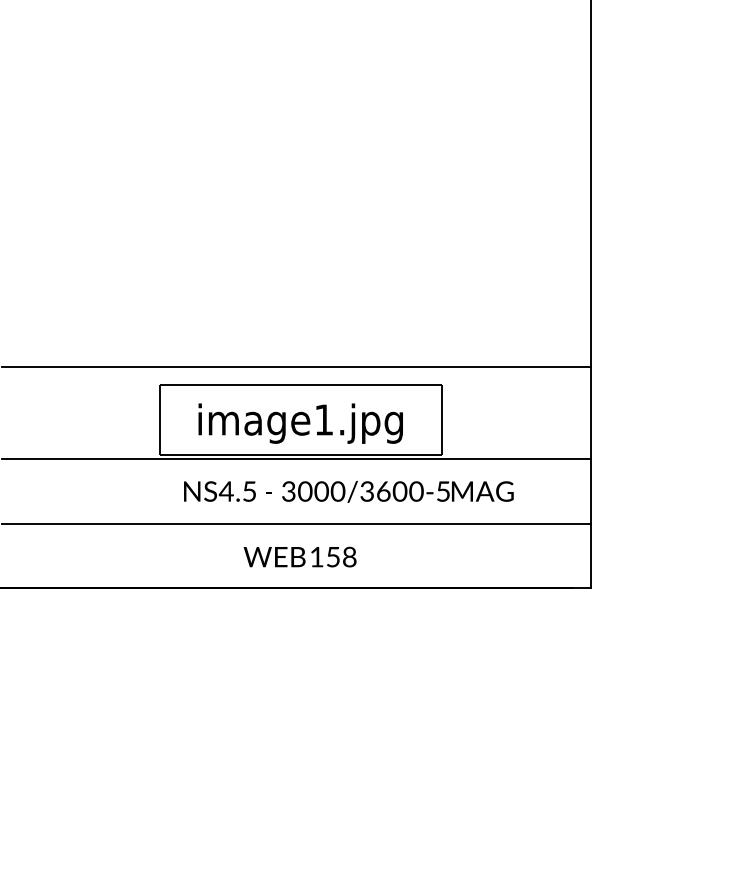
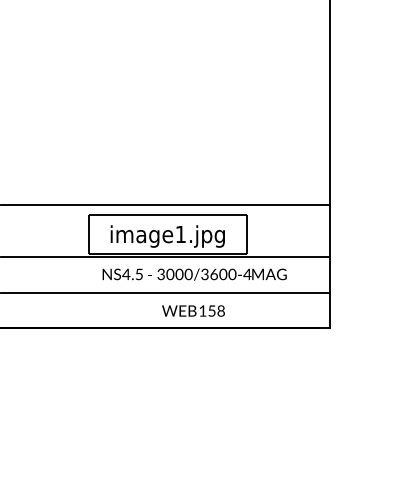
text: (443, 491) -> (247, 274), 3000/3600-5 -> 3000/3600-4
text: (300, 556) -> (193, 310), moved

